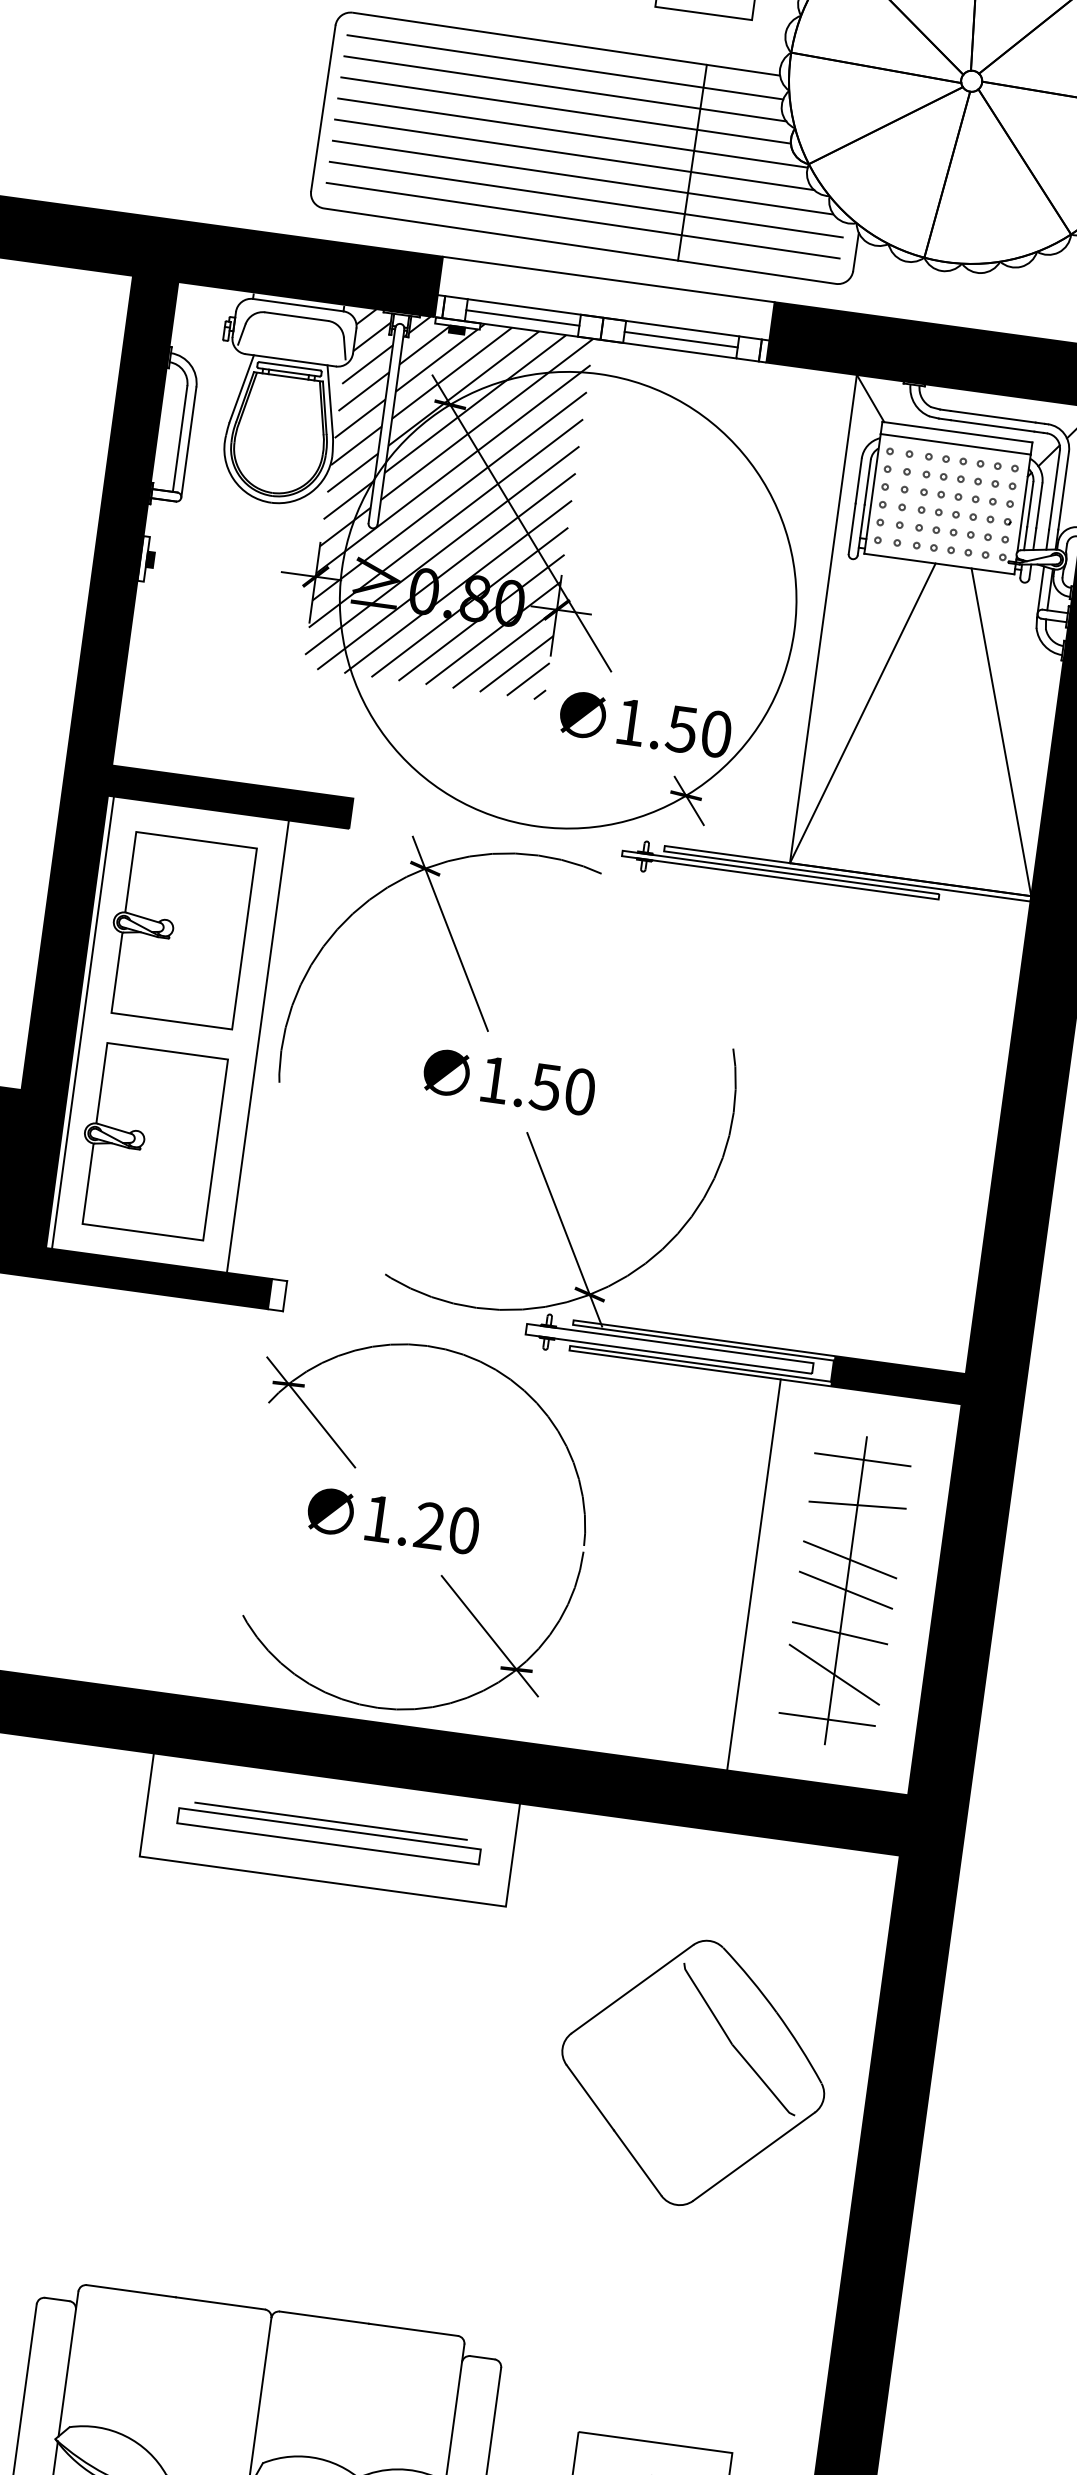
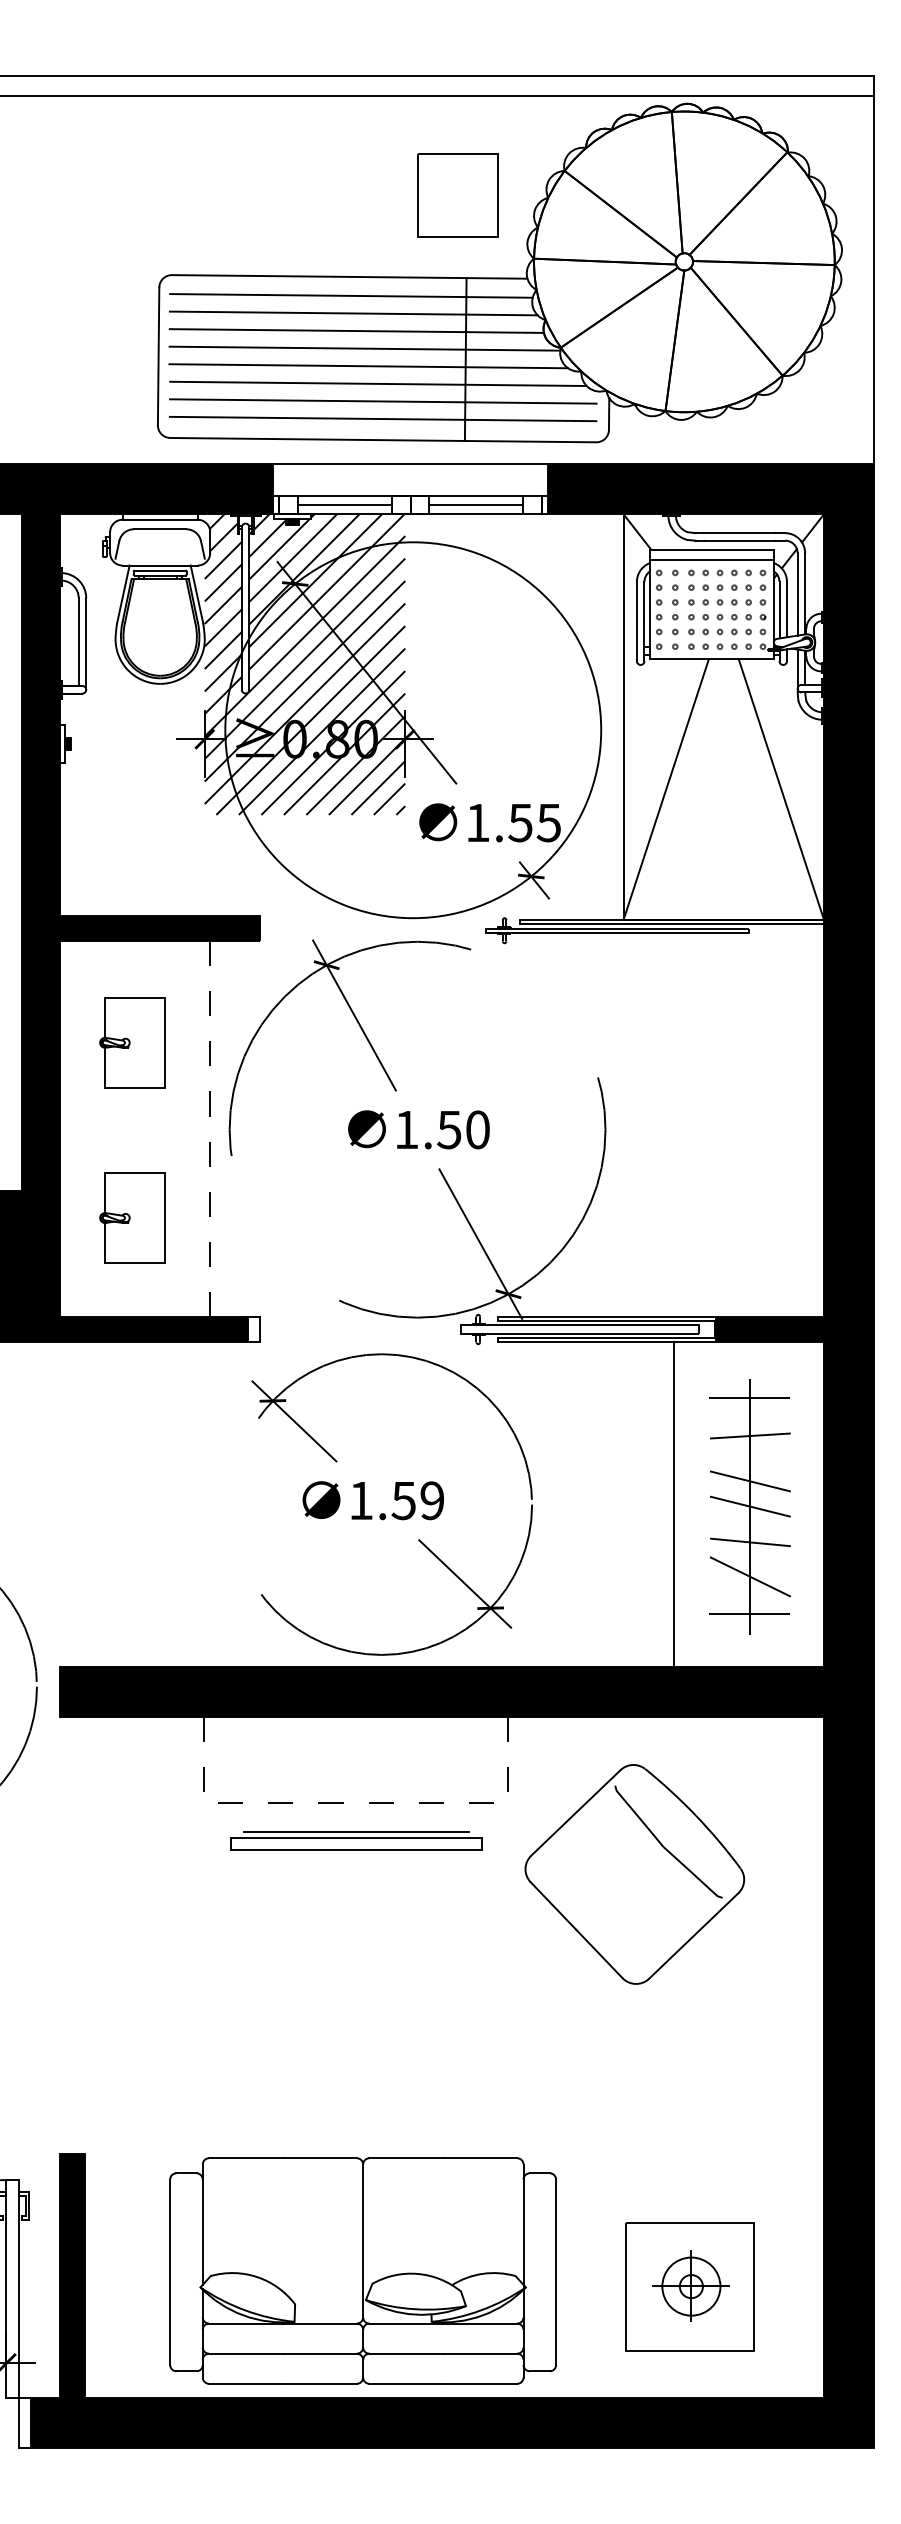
text: (715, 733) -> (548, 822), 1.50 -> 1.55
part: (178, 929) -> (132, 1042), size x0.6
line: (82, 1023) -> (64, 1129), removed
line: (258, 1047) -> (210, 1129), solid -> dashed
part: (149, 1140) -> (132, 1217), size x0.6
text: (446, 1527) -> (417, 1500), 1.20 -> 1.59
part: (329, 1831) -> (356, 1840), moved
line: (321, 1881) -> (355, 1802), solid -> dashed
part: (692, 2072) -> (634, 1874), moved

